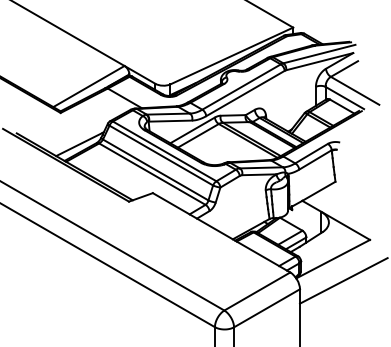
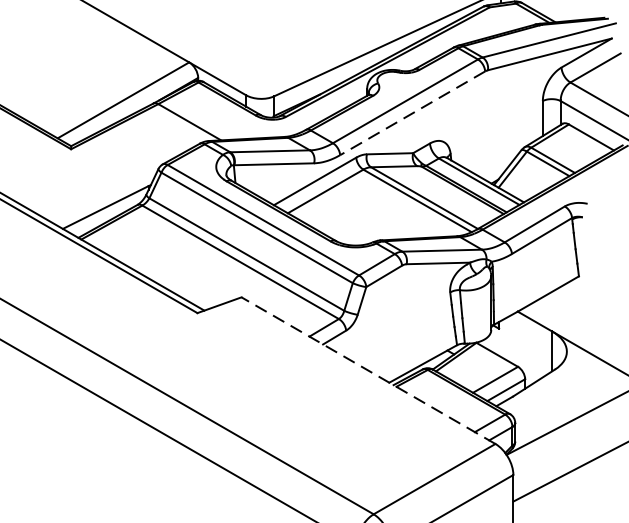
line: (245, 93) -> (412, 113), solid -> dashed
line: (221, 232) -> (368, 370), solid -> dashed

